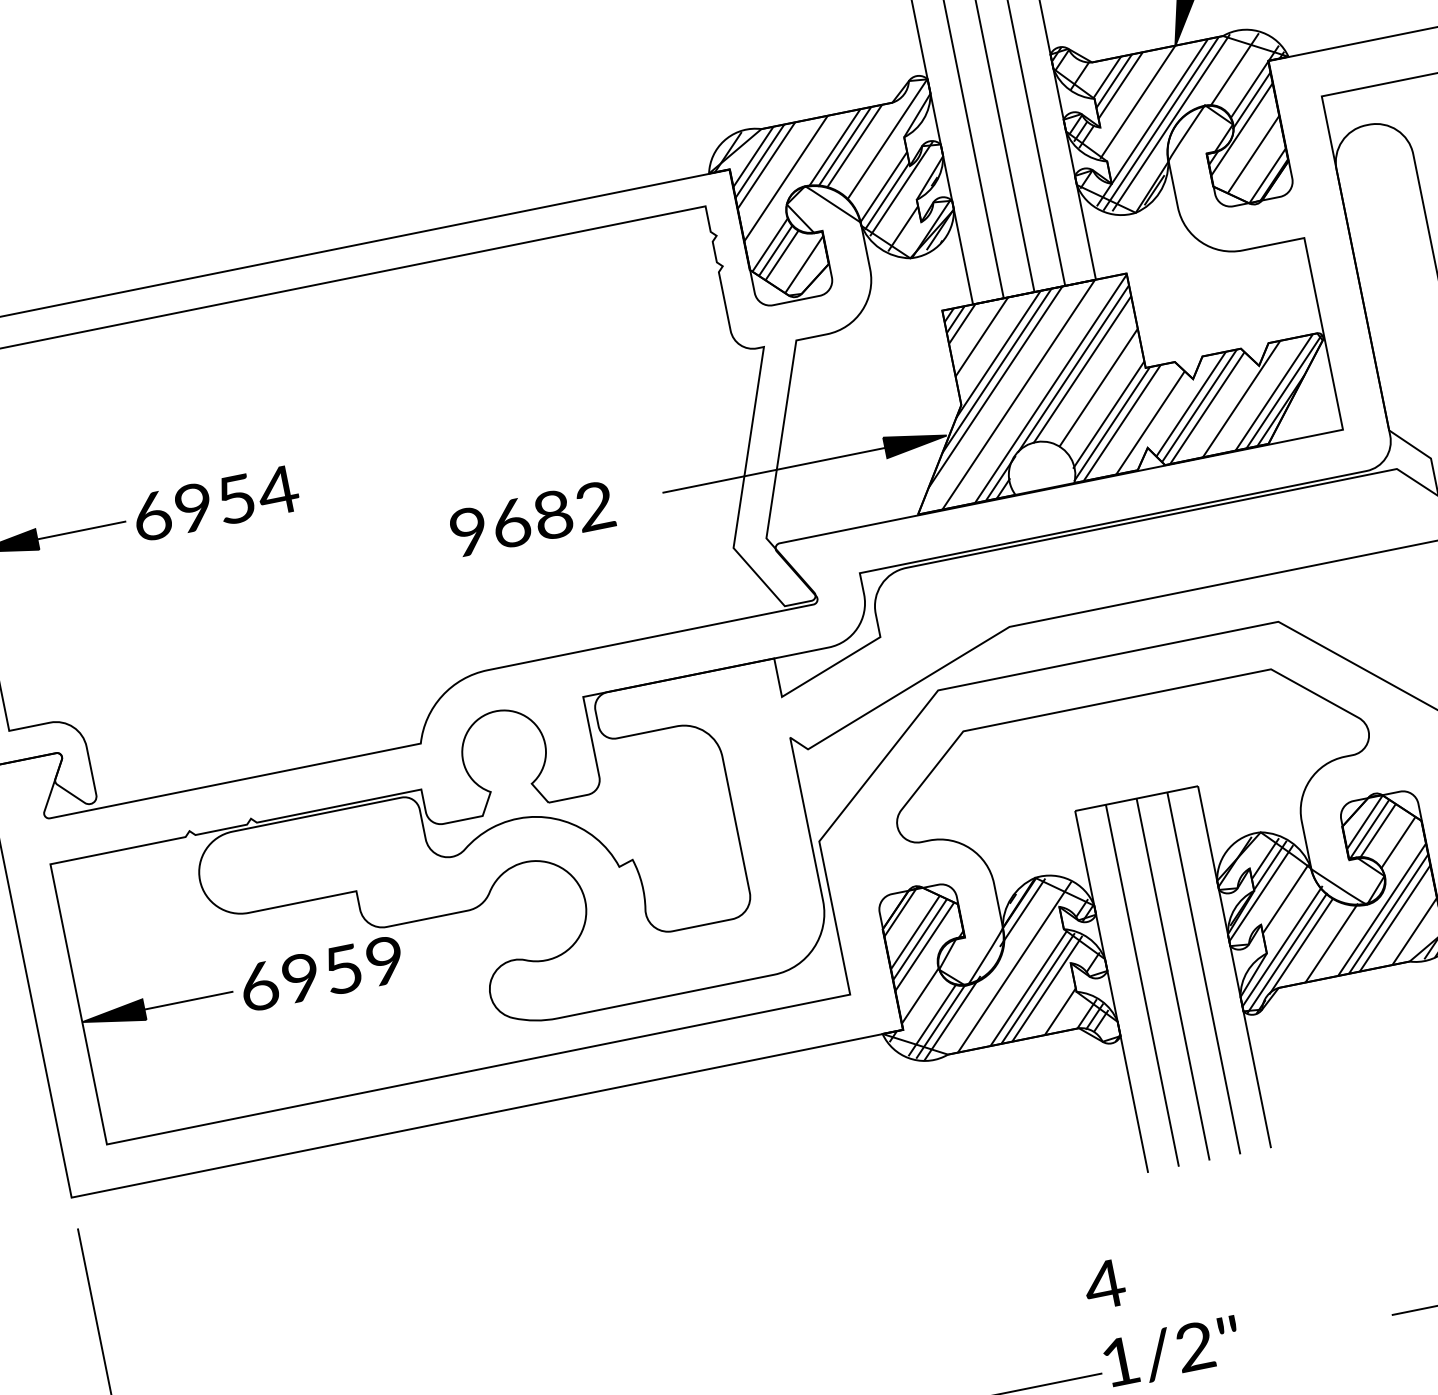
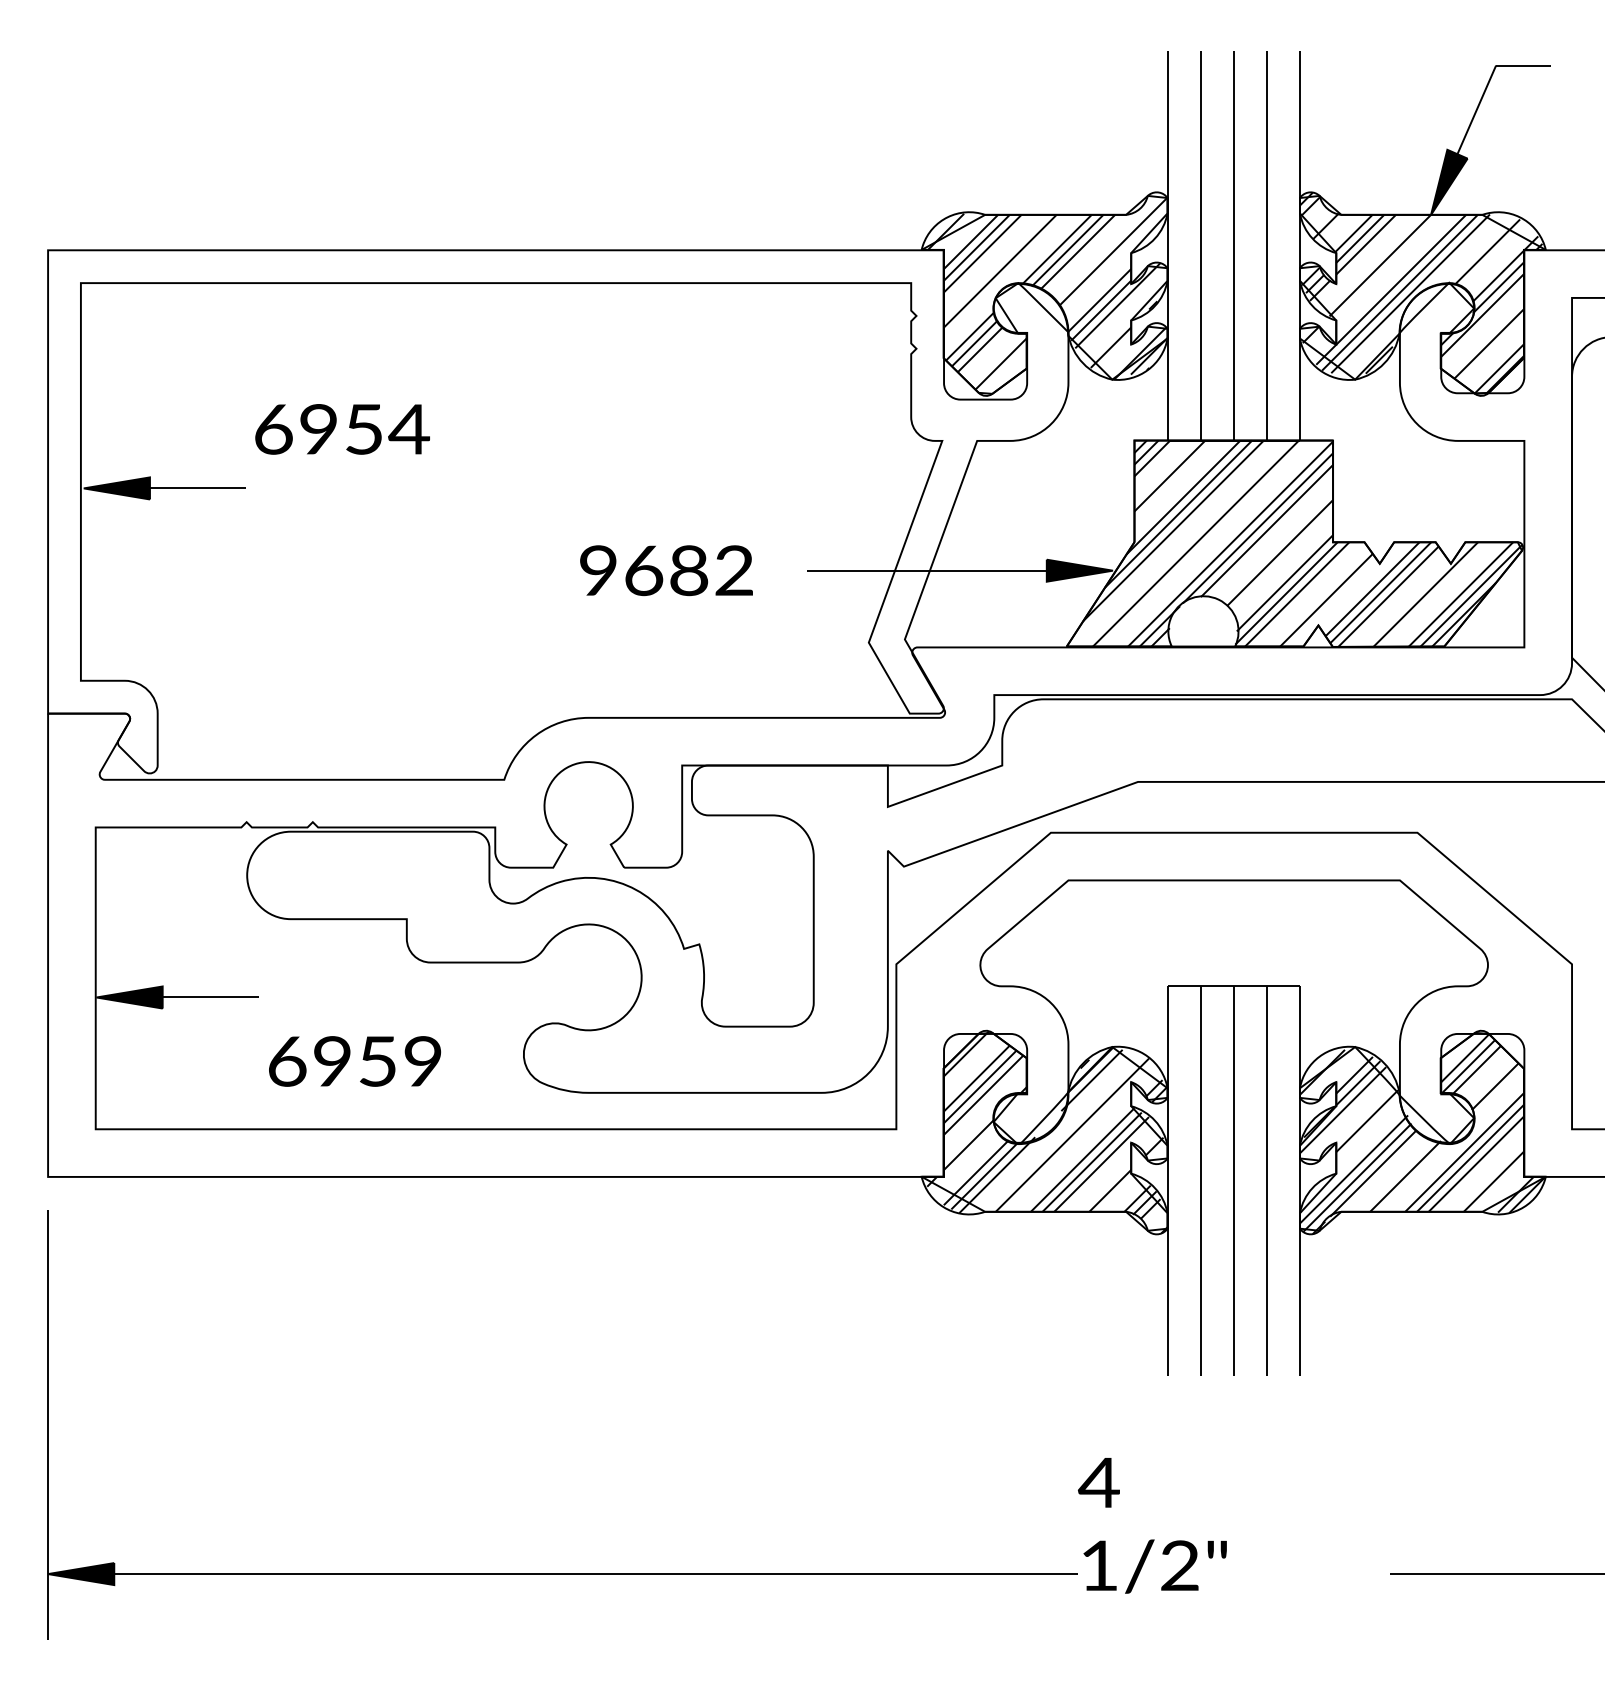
text: (216, 503) -> (342, 429), moved
text: (321, 973) -> (354, 1061), moved

